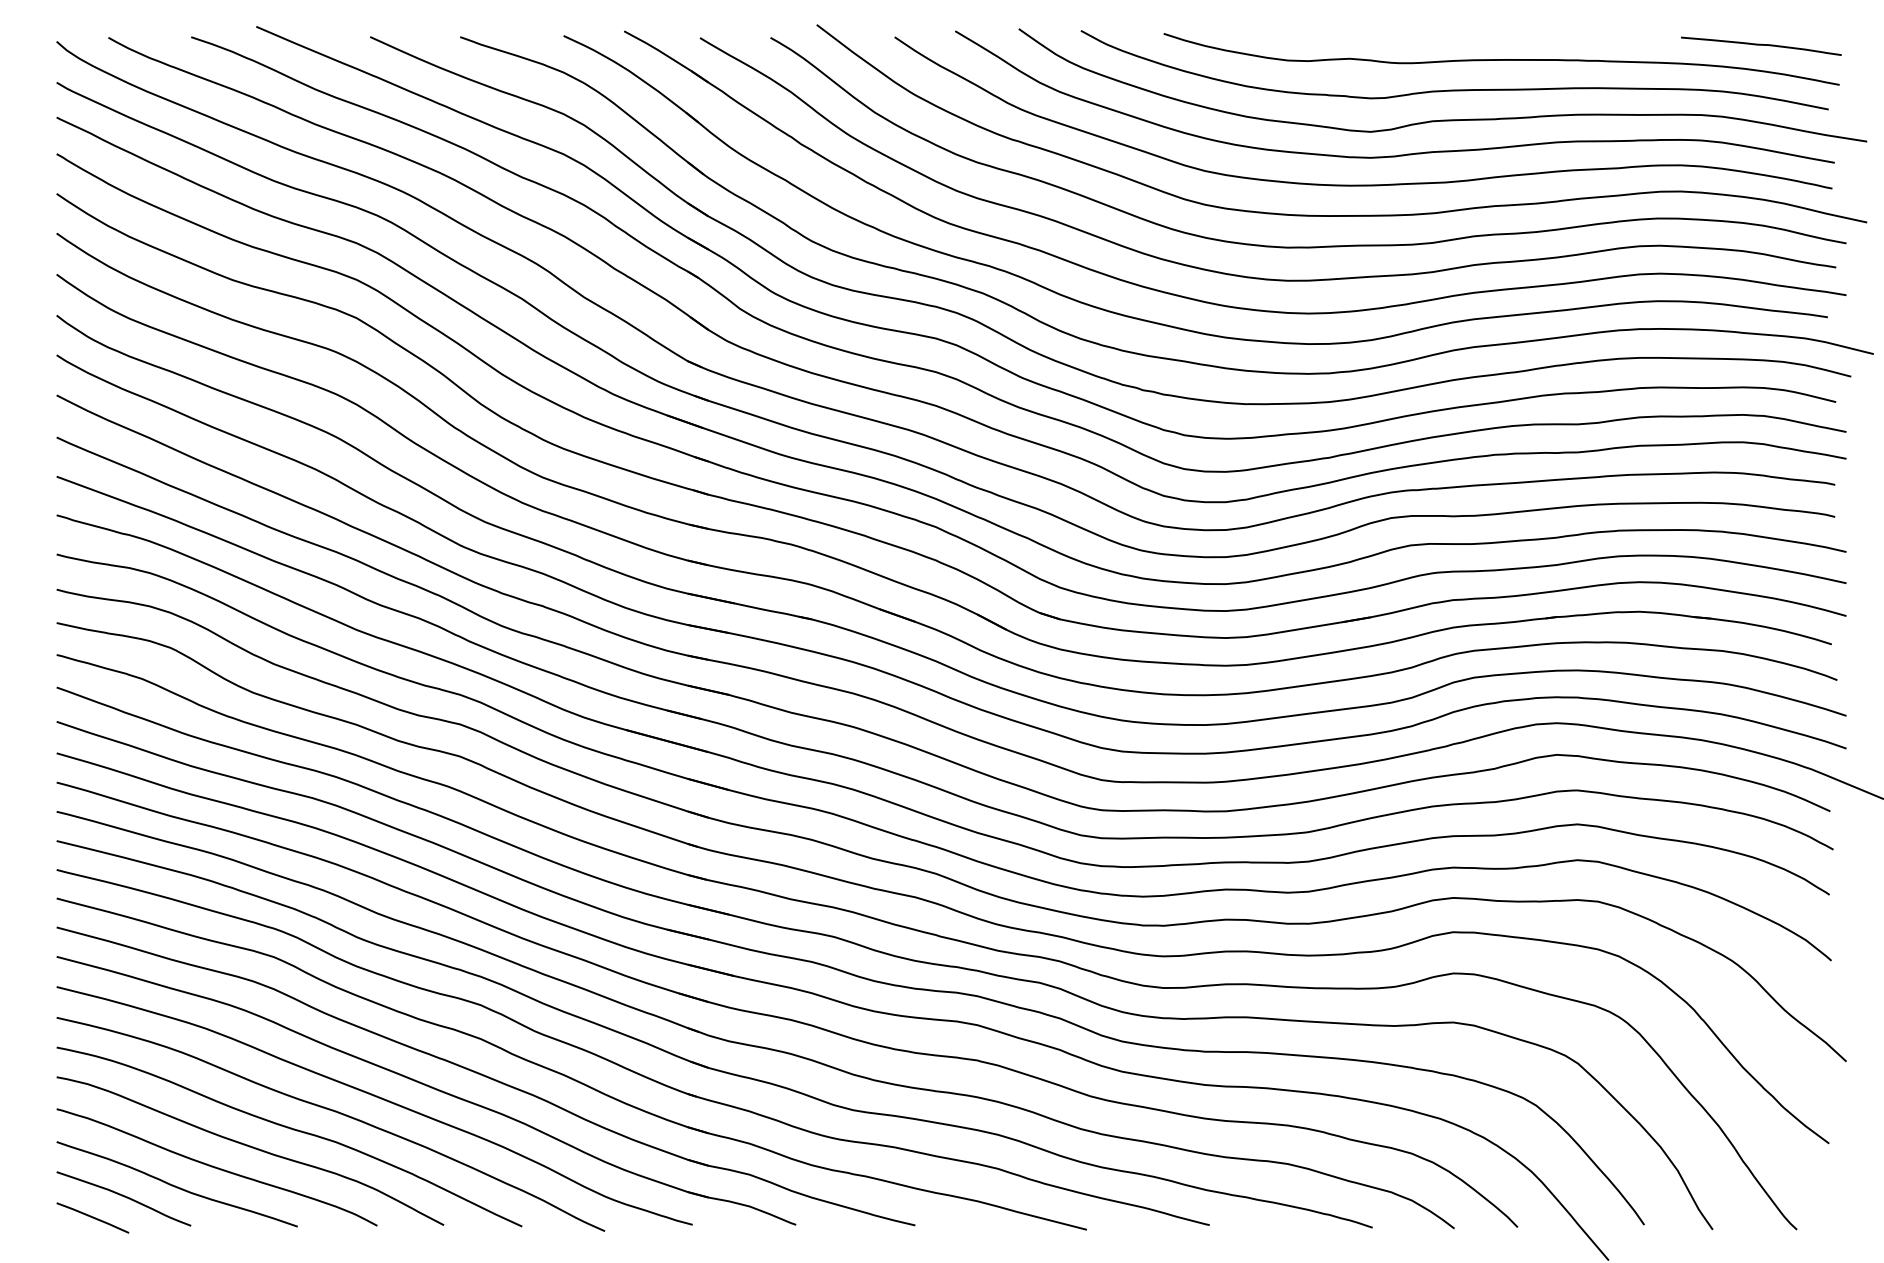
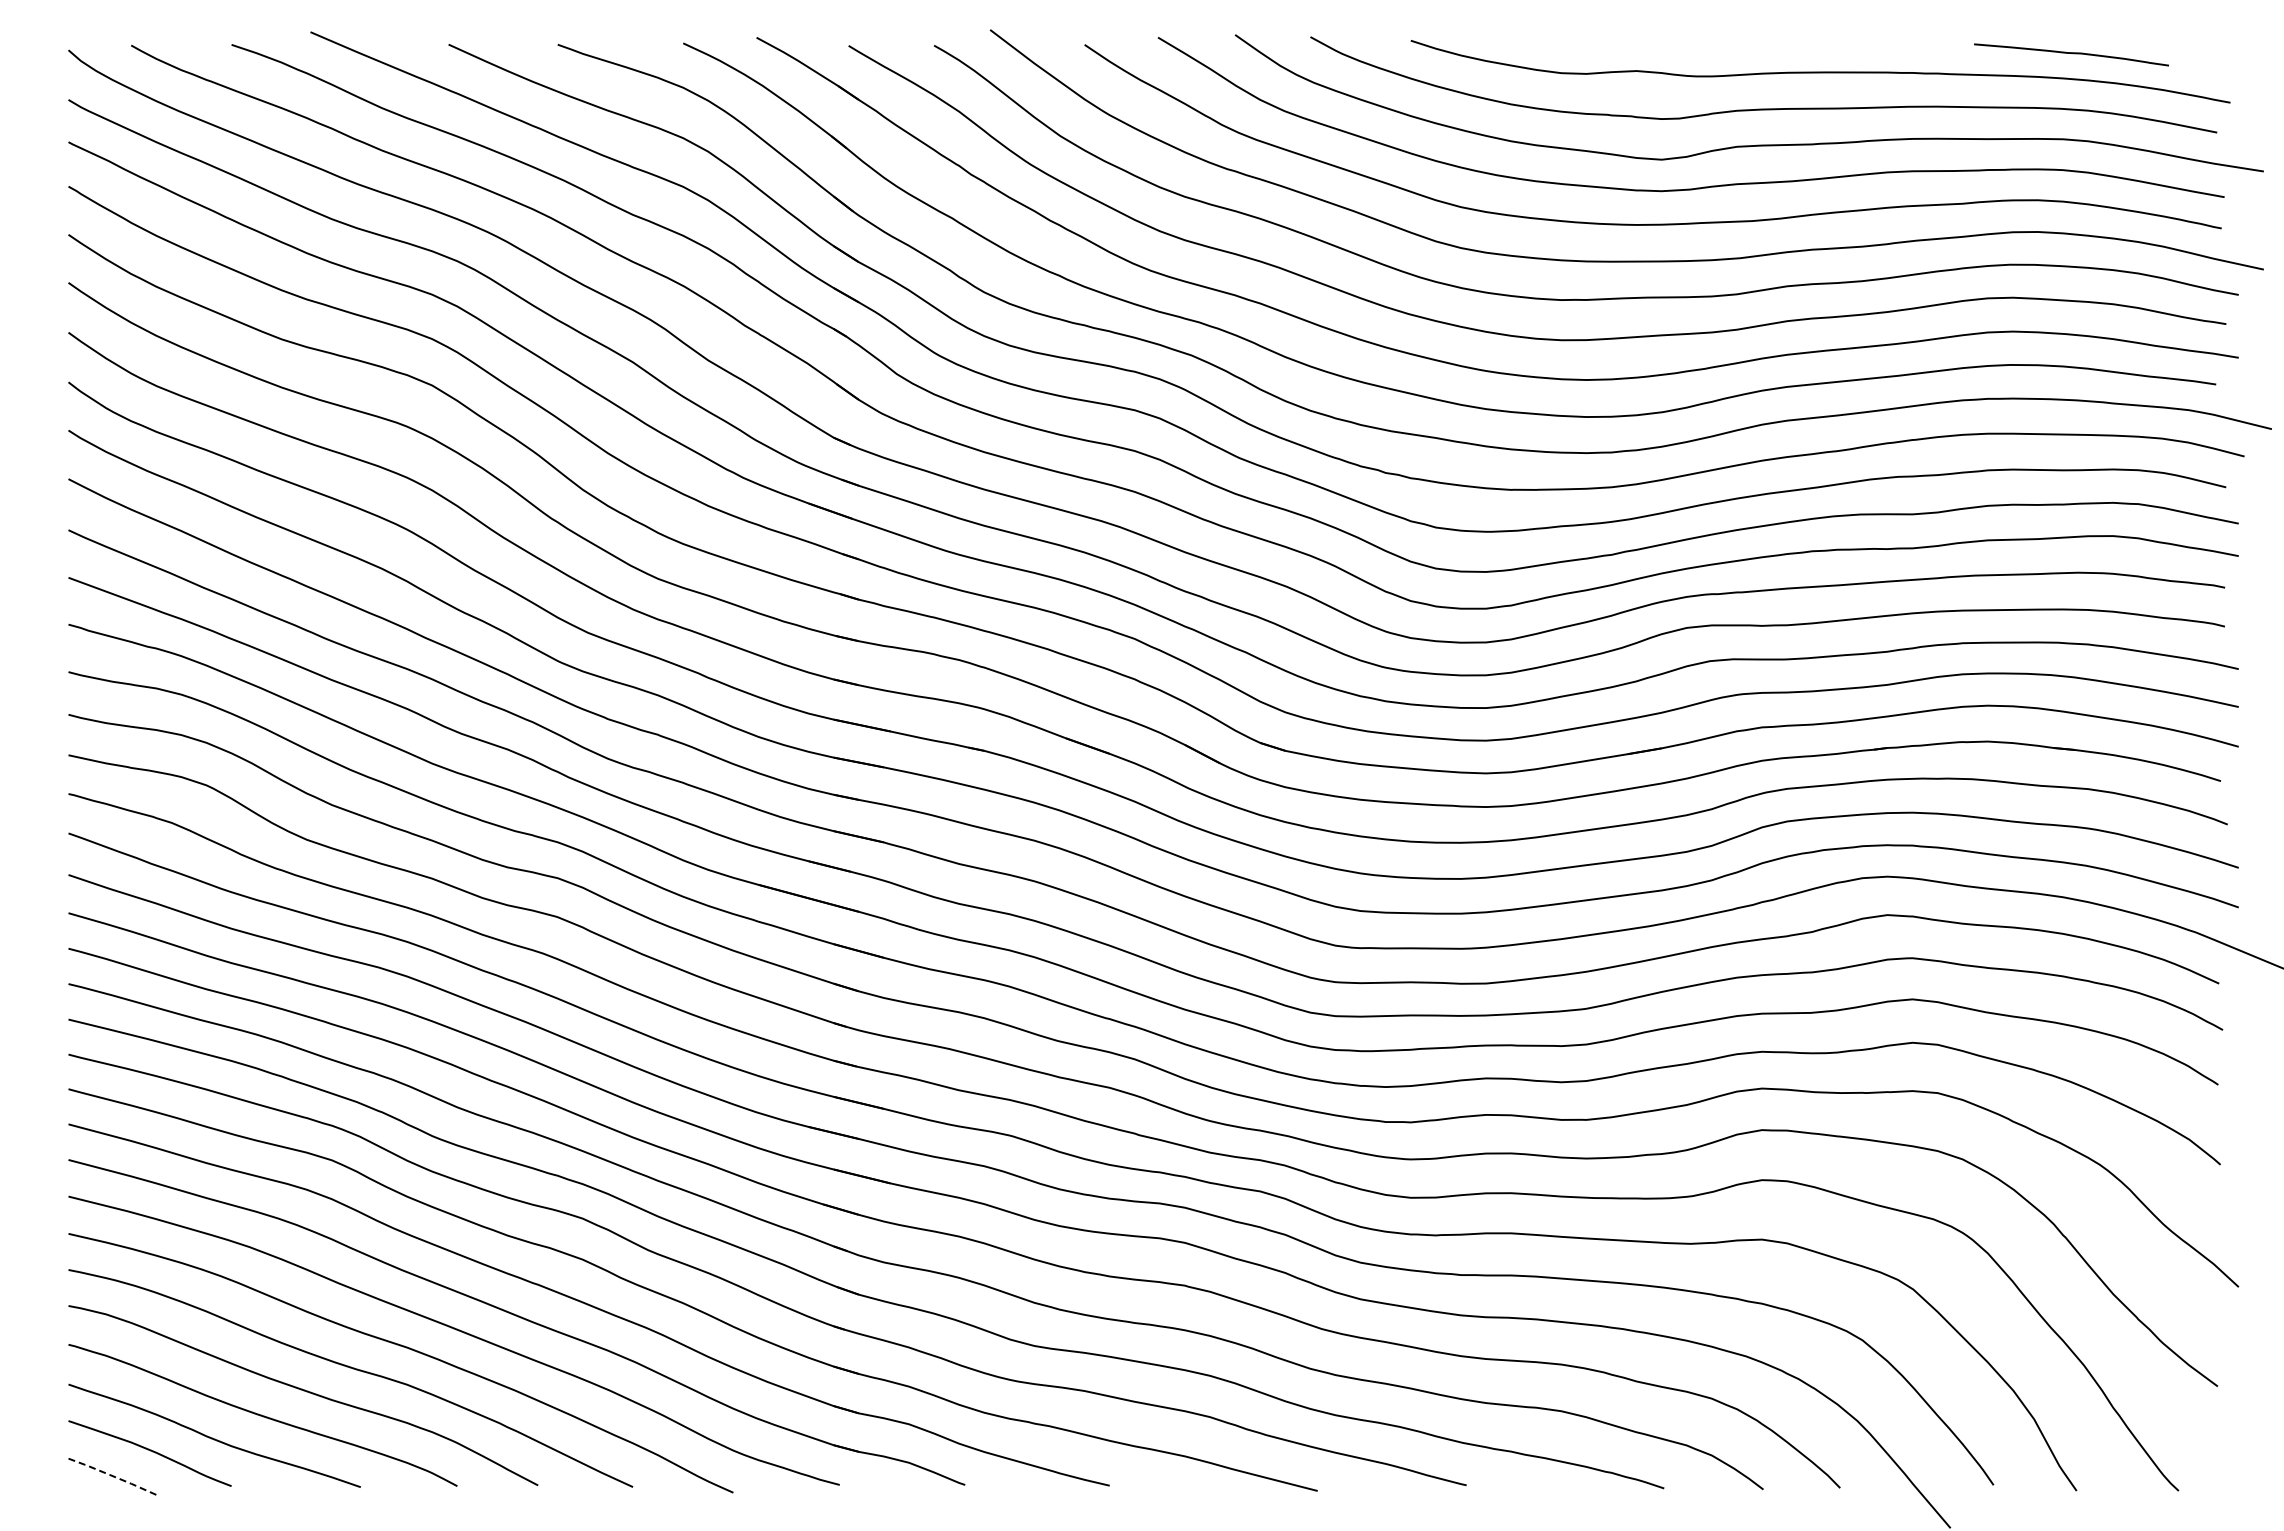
curve: (1761, 45) -> (2071, 53), moved
line: (92, 1217) -> (112, 1476), solid -> dashed

